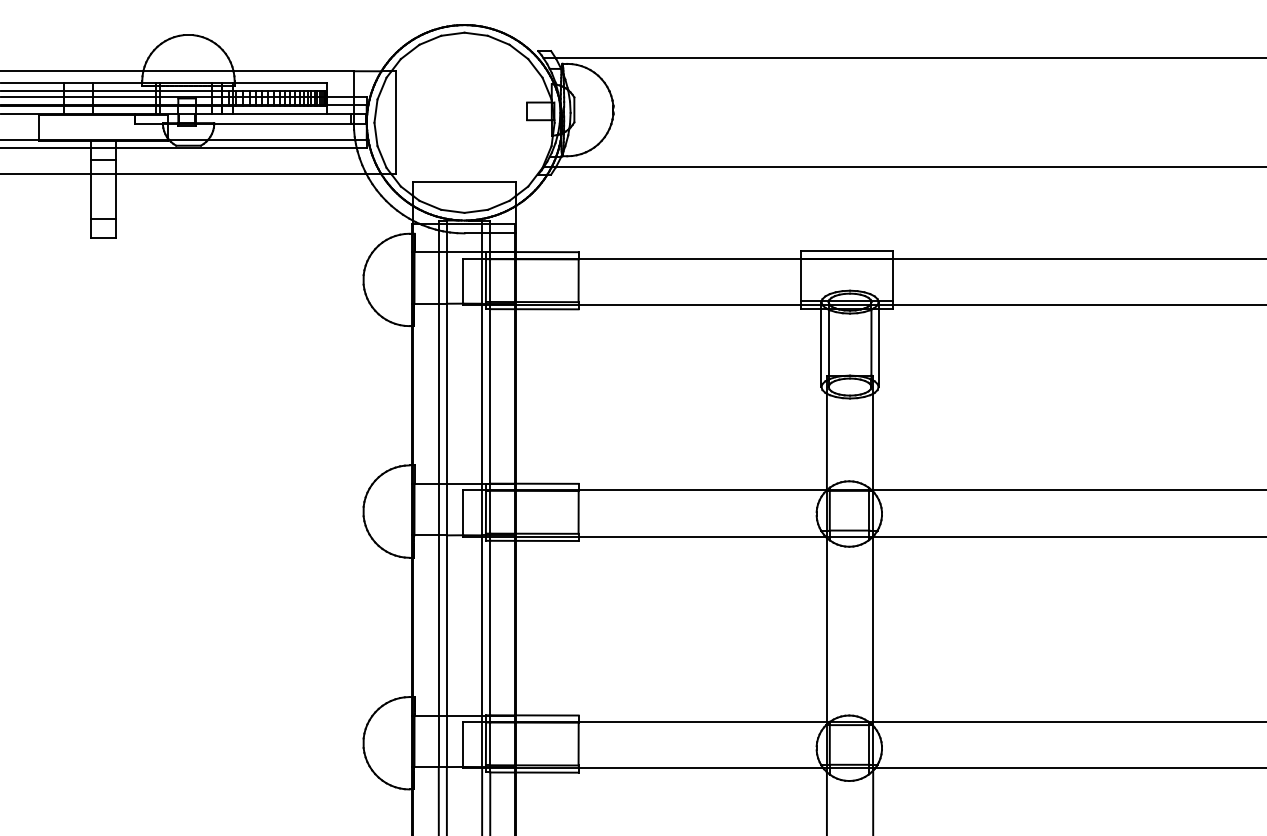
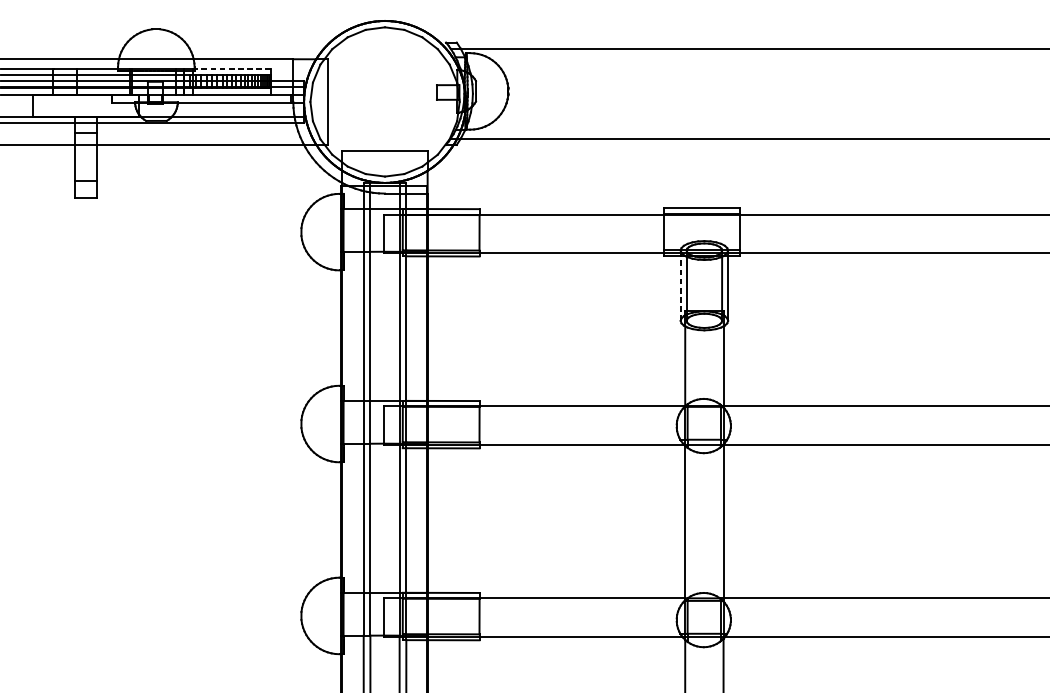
line: (280, 83) -> (232, 69), solid -> dashed
line: (821, 347) -> (680, 288), solid -> dashed

